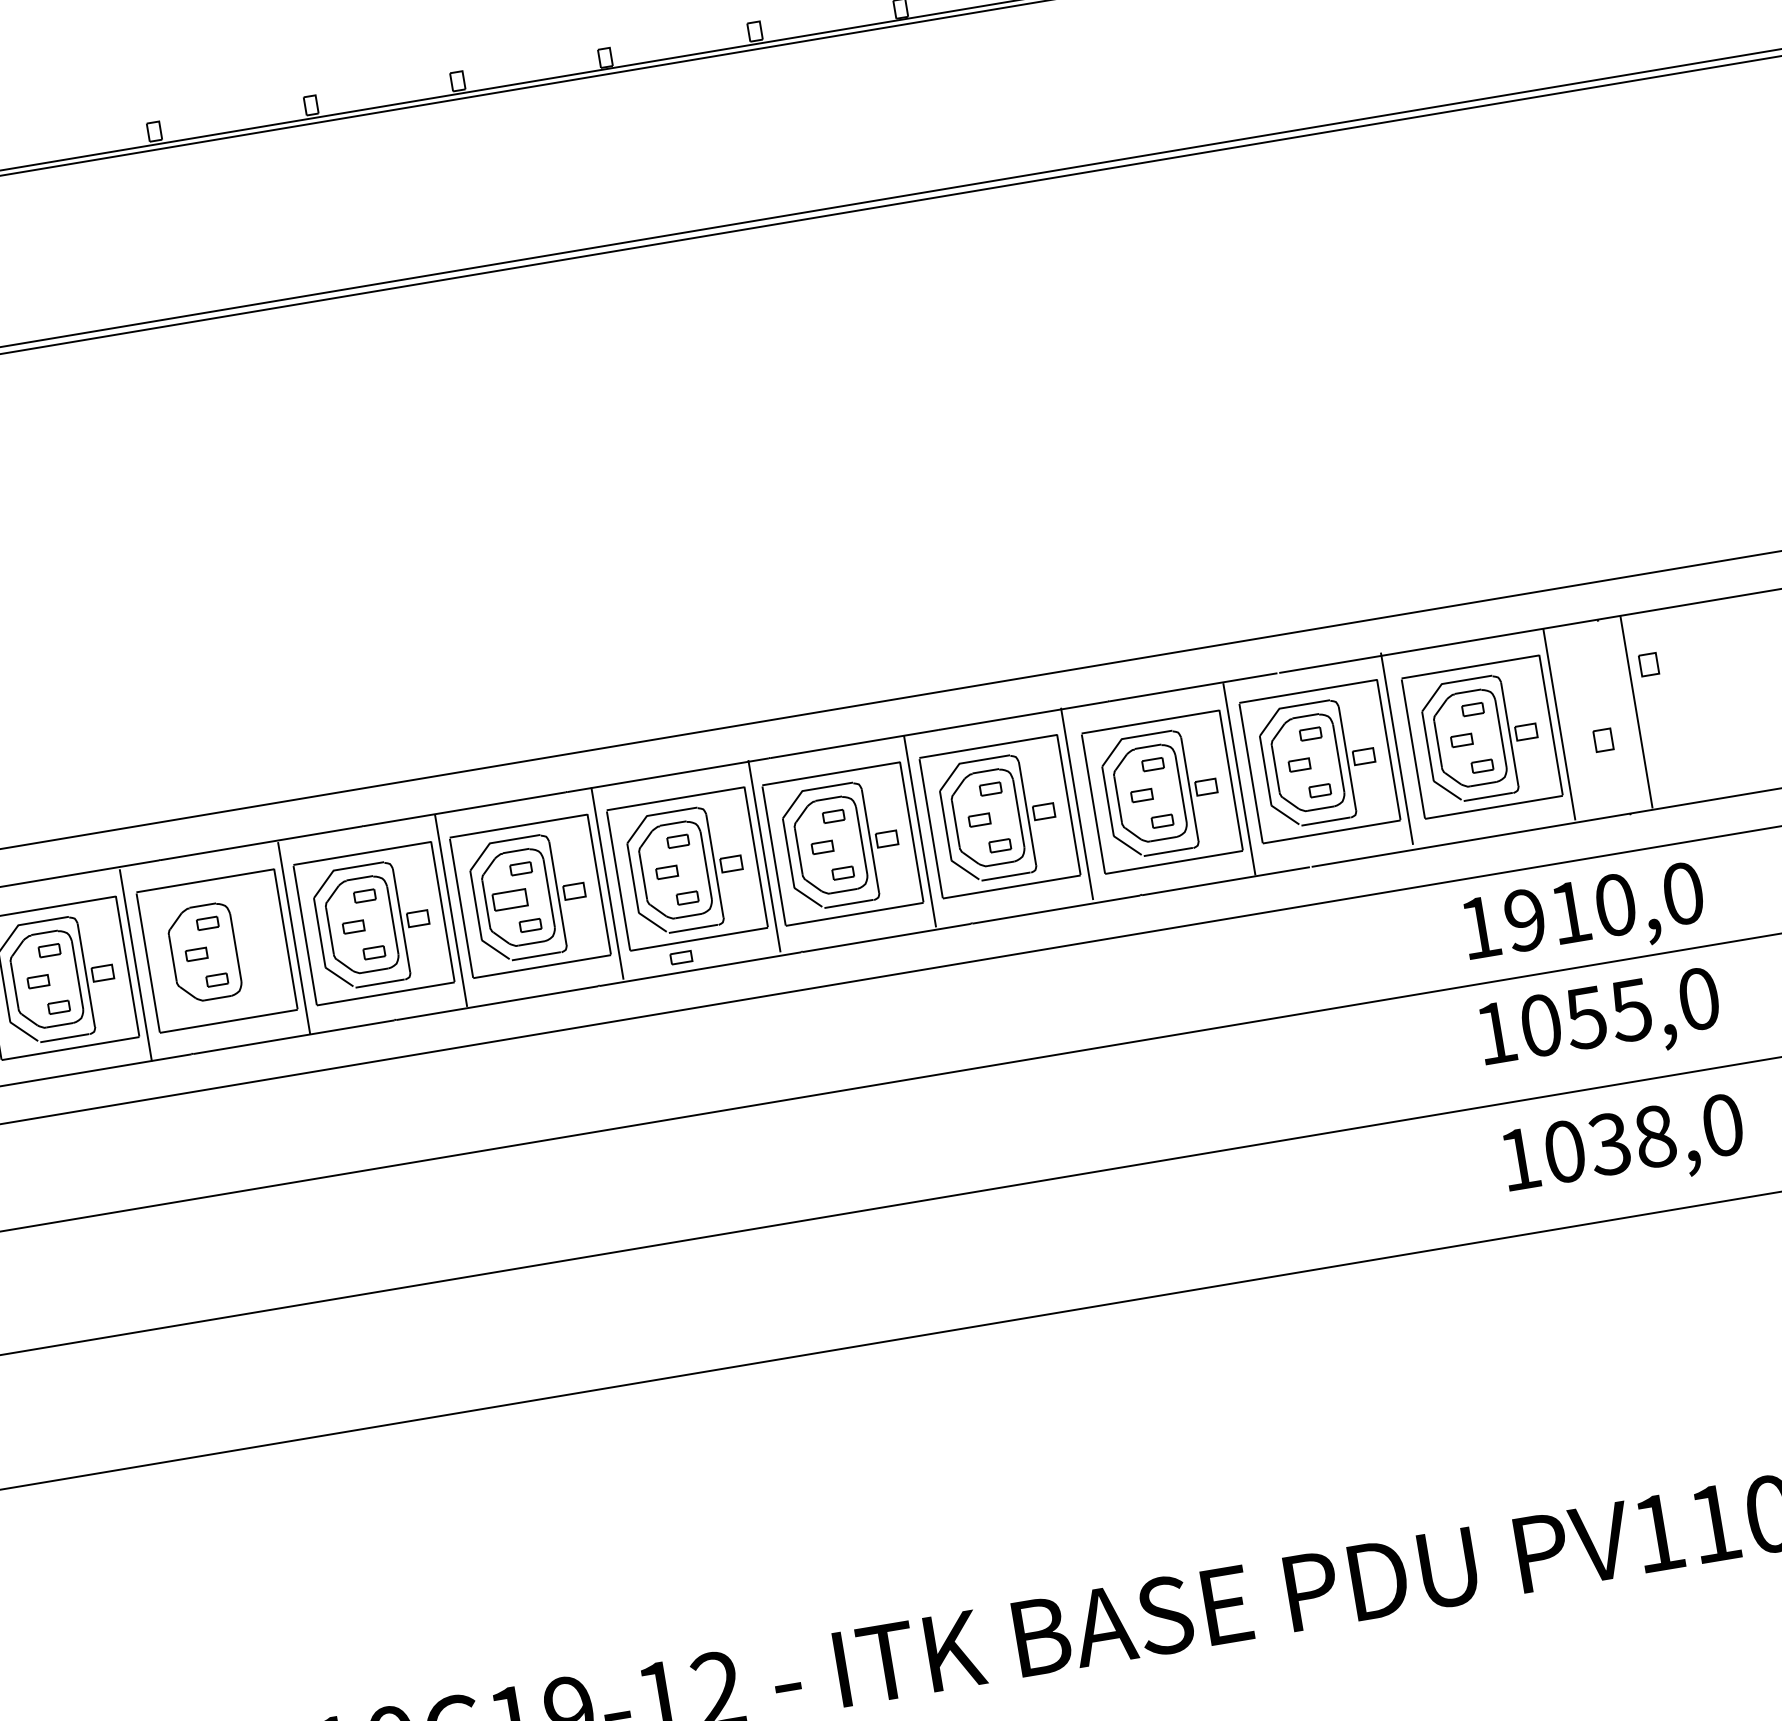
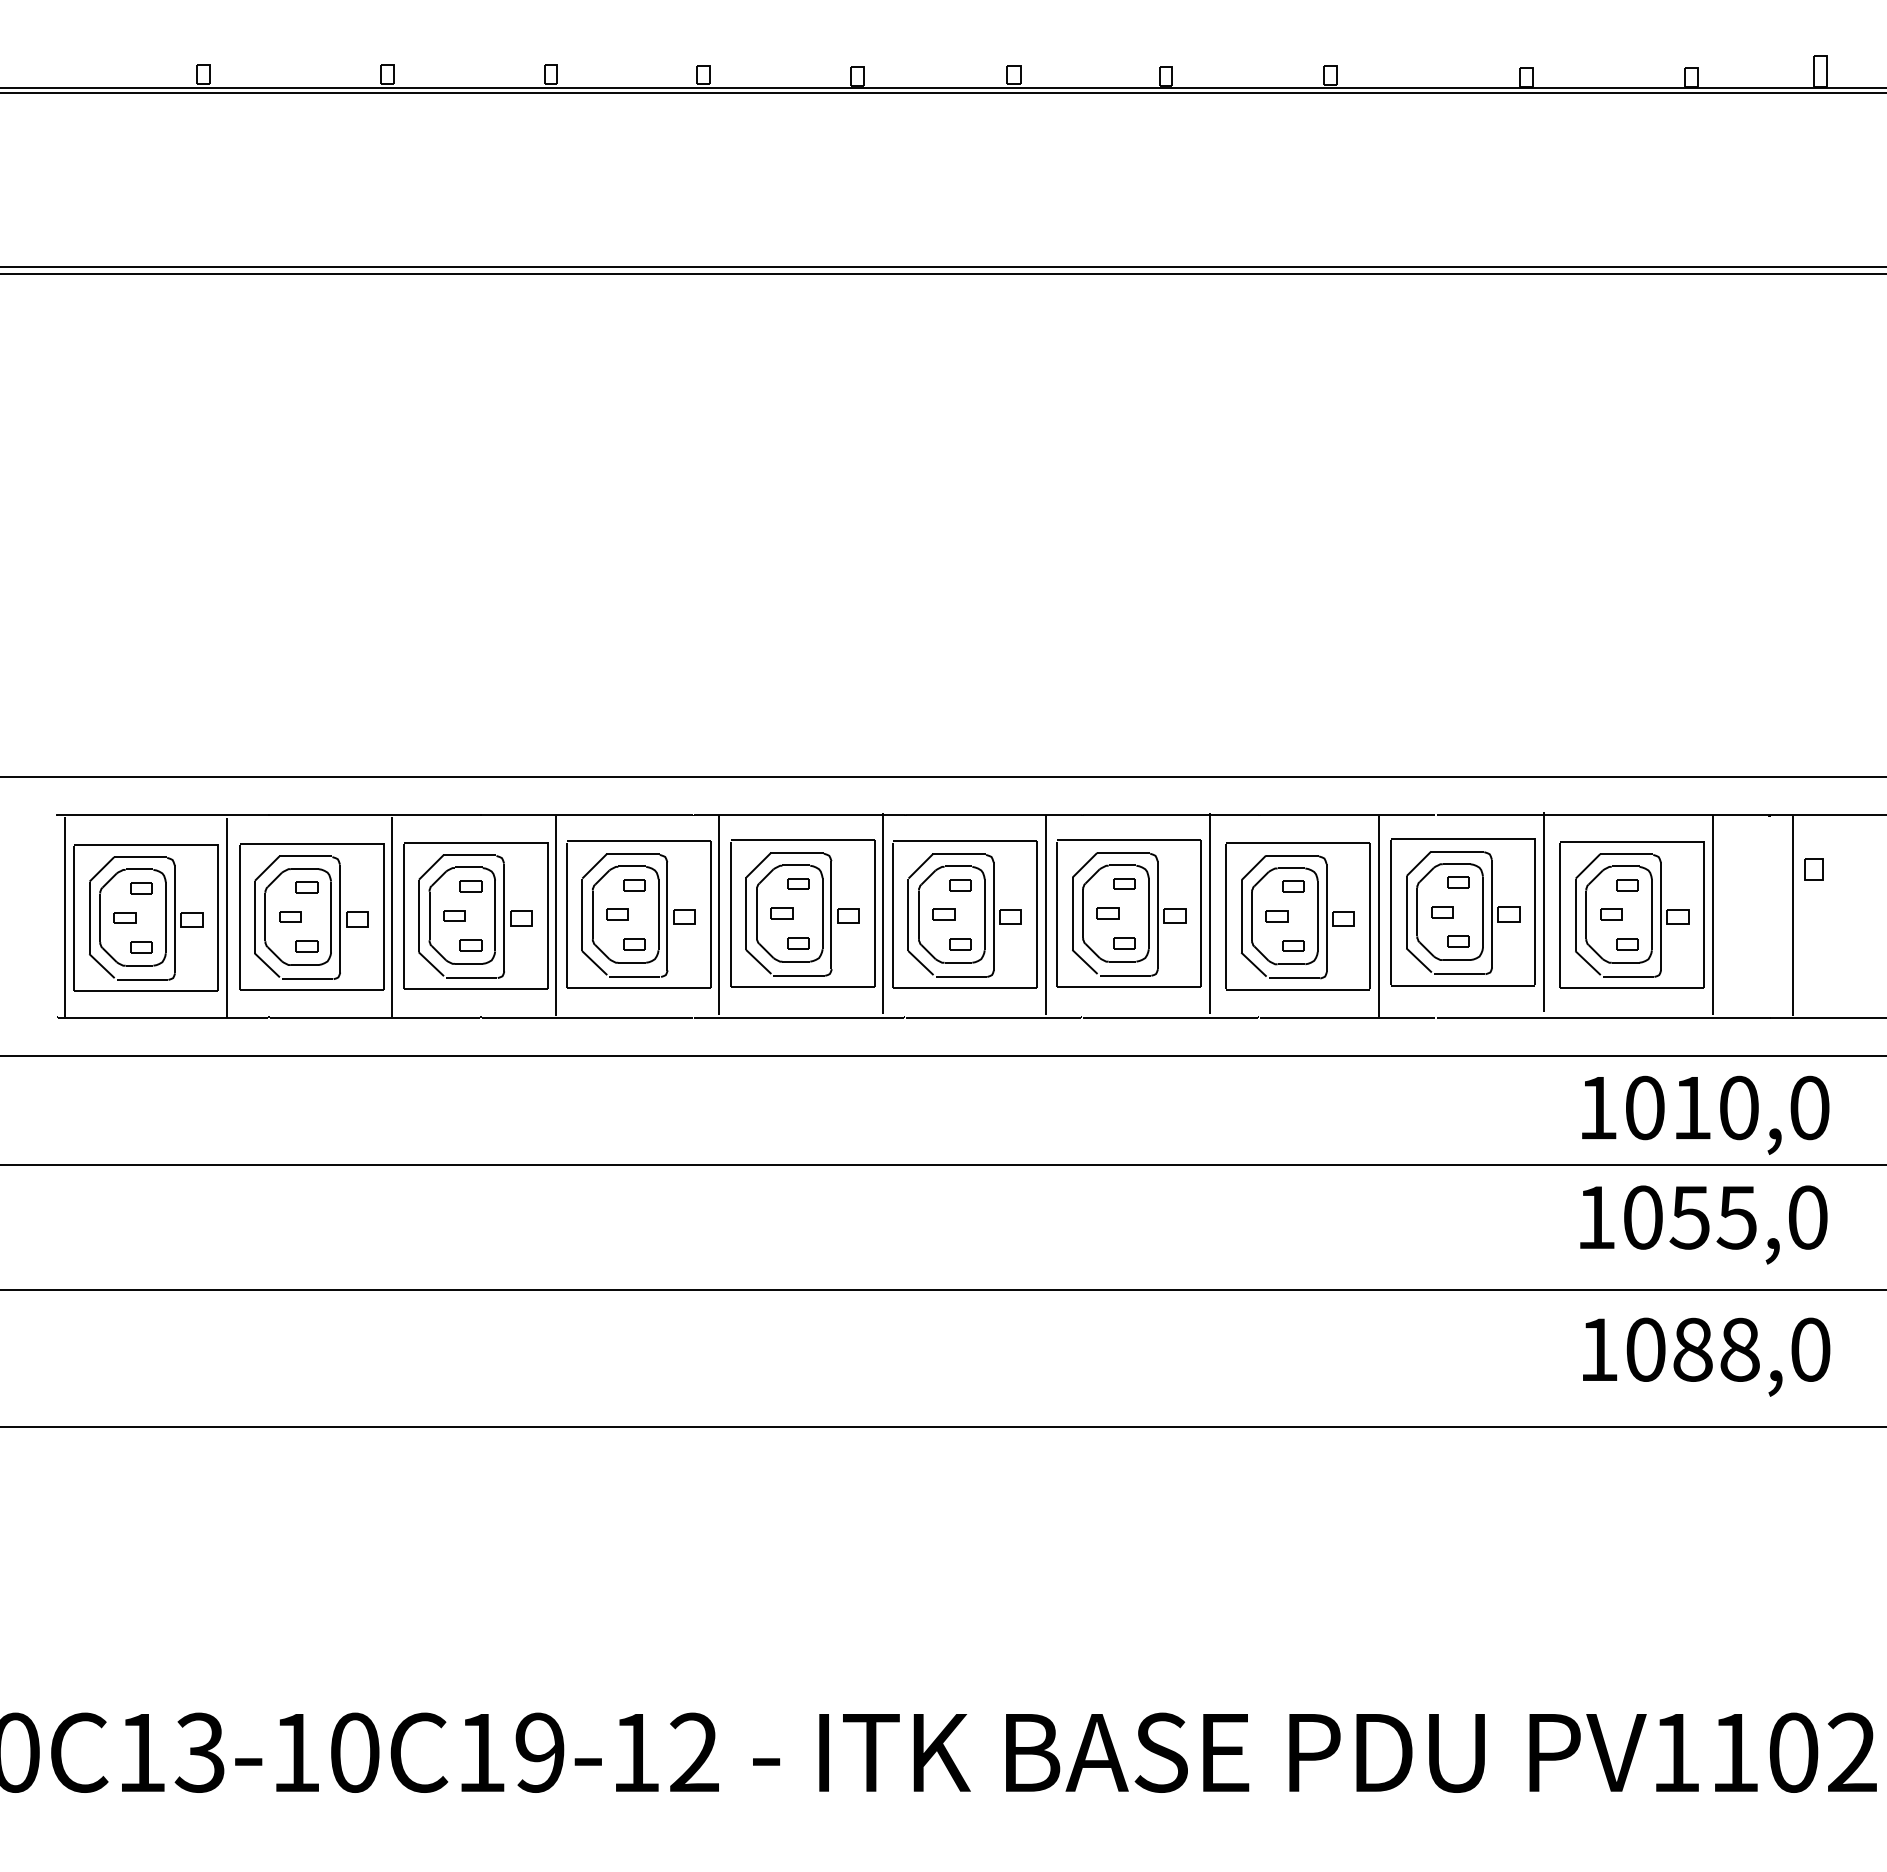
part: (1603, 740) -> (1754, 938), removed
part: (509, 899) -> (617, 914), size x0.62
text: (1524, 919) -> (1644, 1107), 1910,0 -> 1010,0
part: (243, 946) -> (339, 917), added
part: (681, 957) -> (781, 1002), removed
text: (1609, 1143) -> (1692, 1349), 1038,0 -> 1088,0

